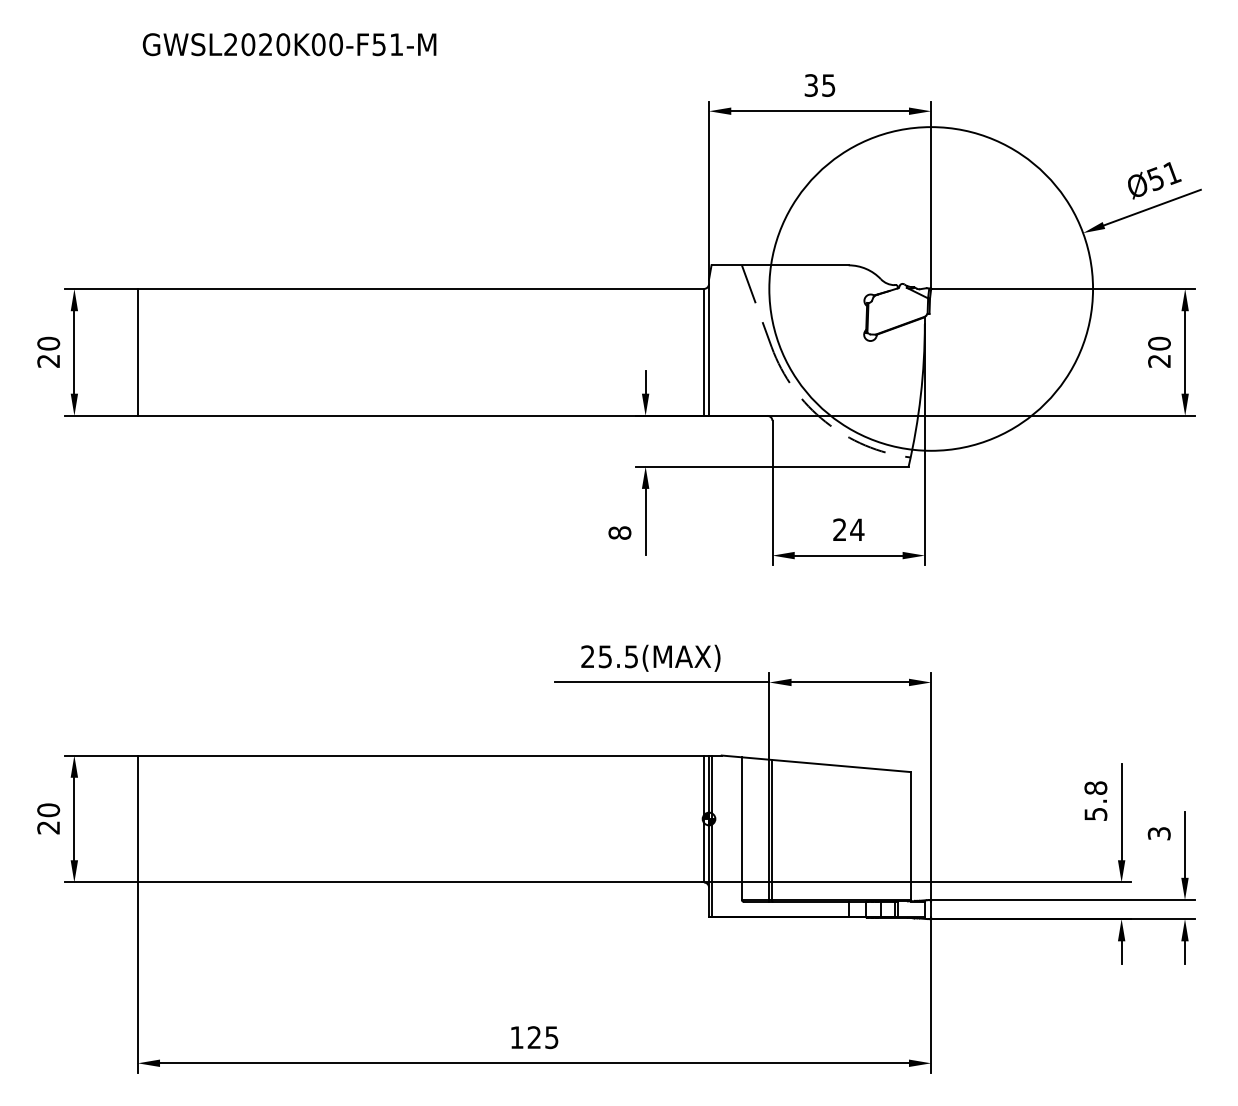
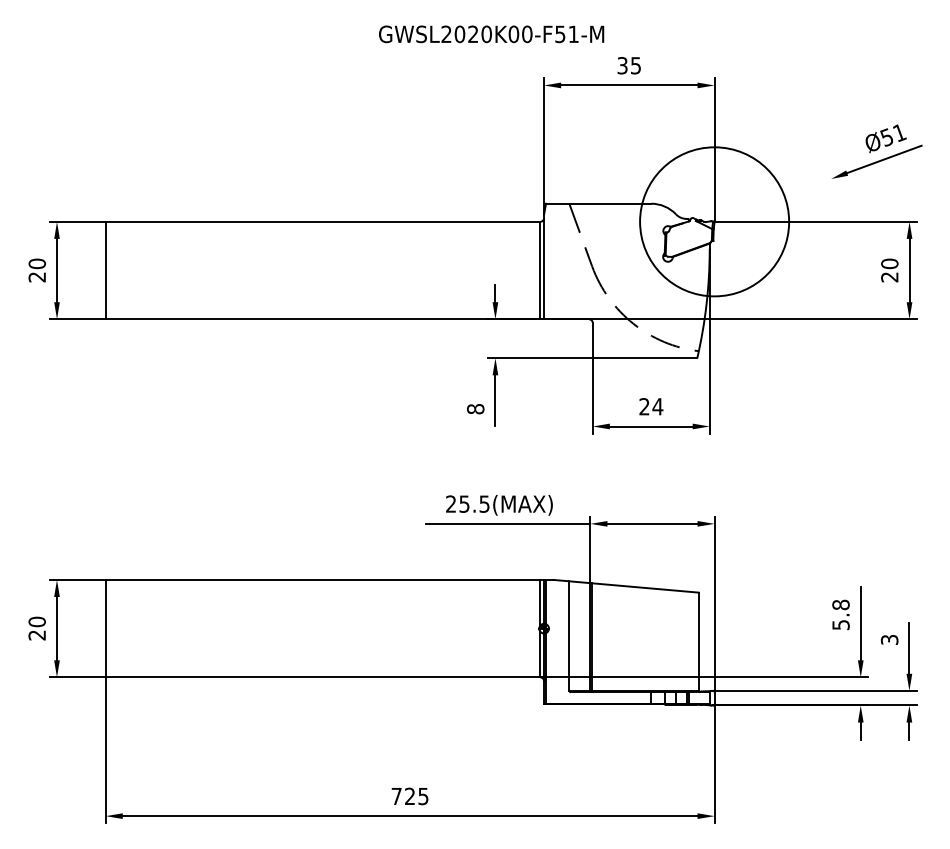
text: (289, 44) -> (491, 34), moved
circle: (931, 288) -> (714, 221), size x0.6
text: (516, 1037) -> (396, 796), 125 -> 725

